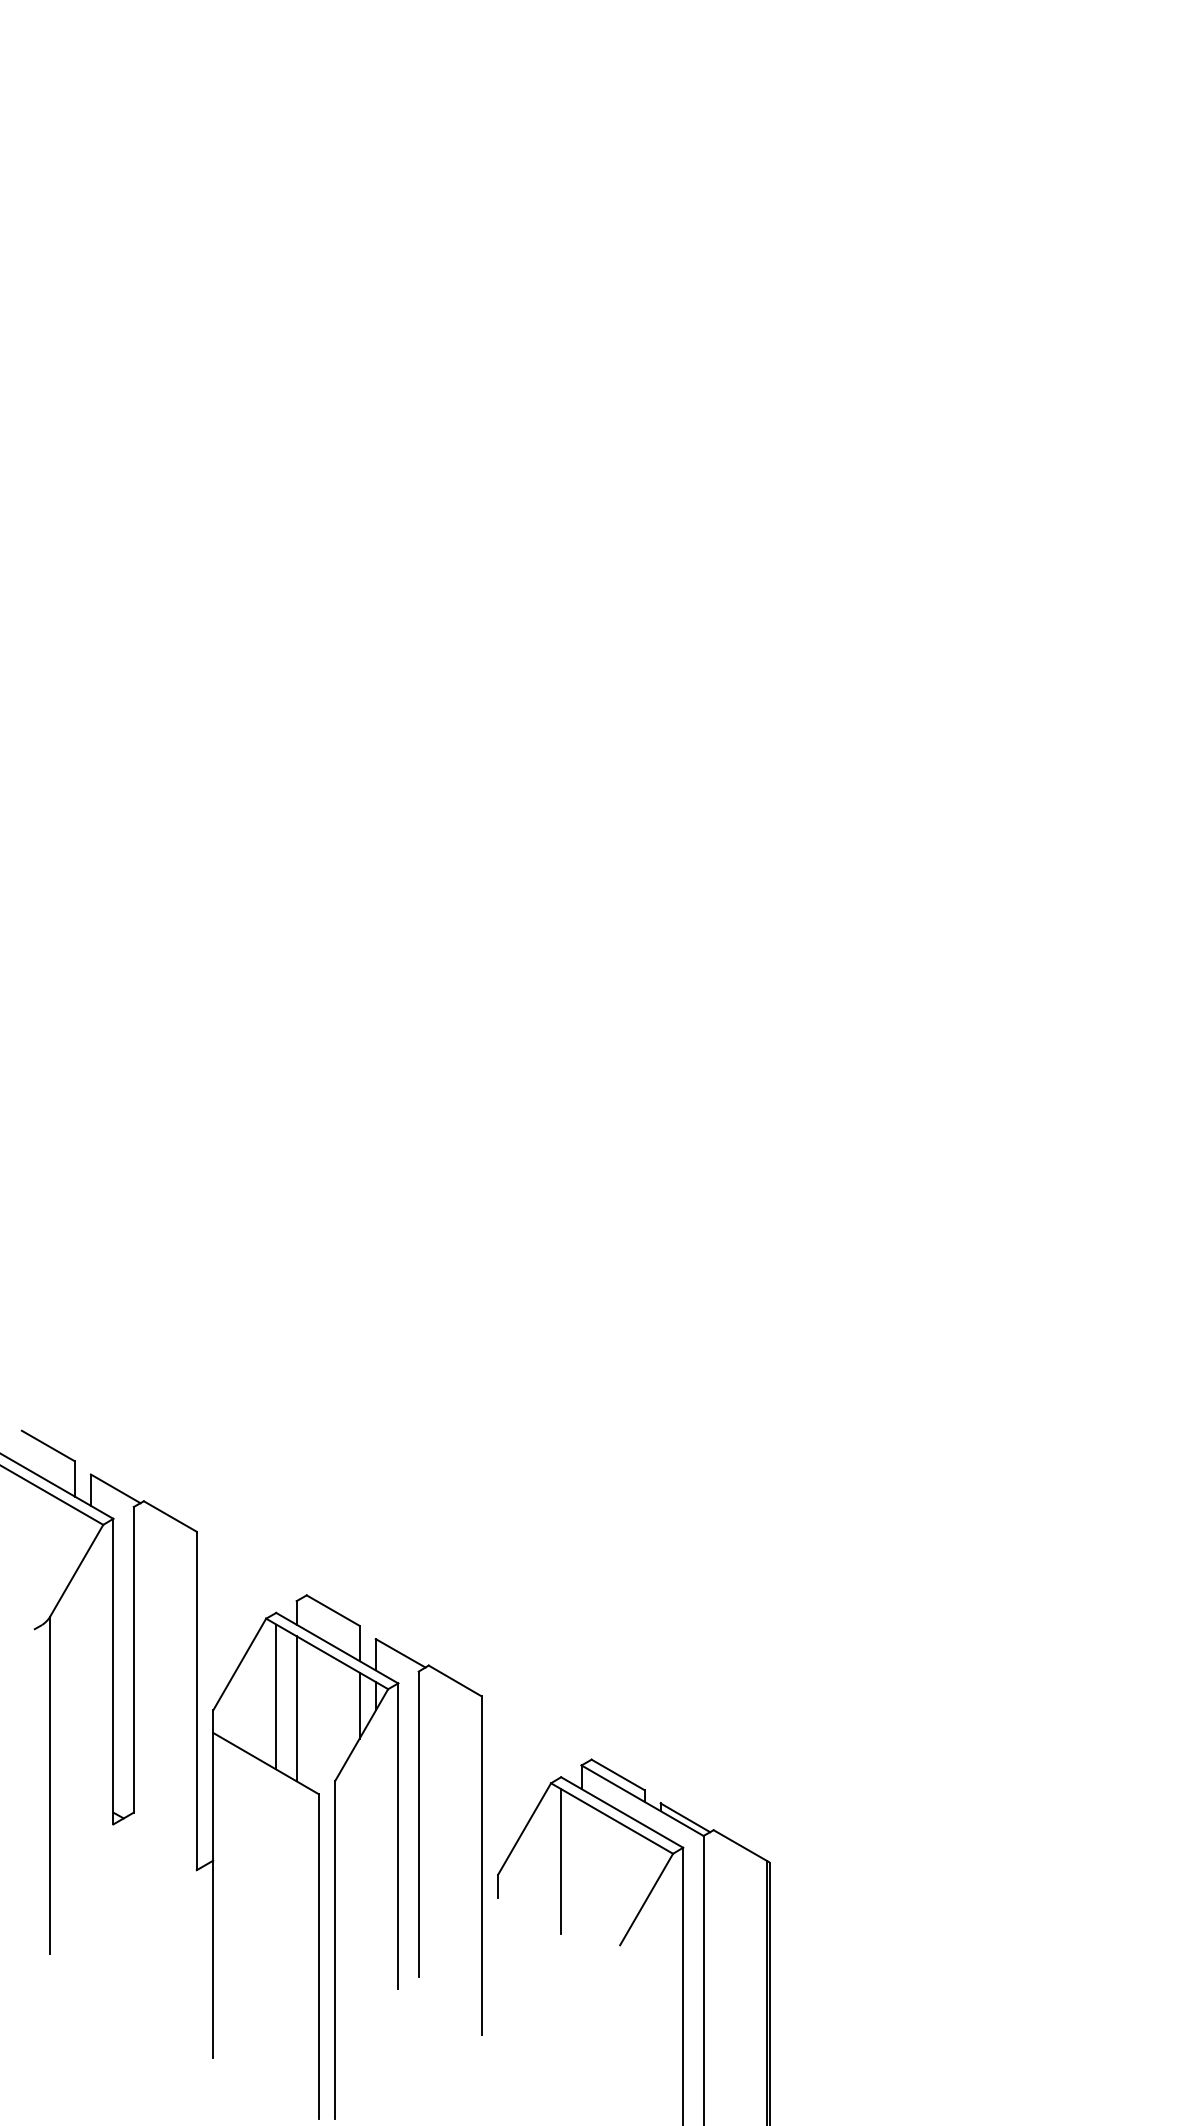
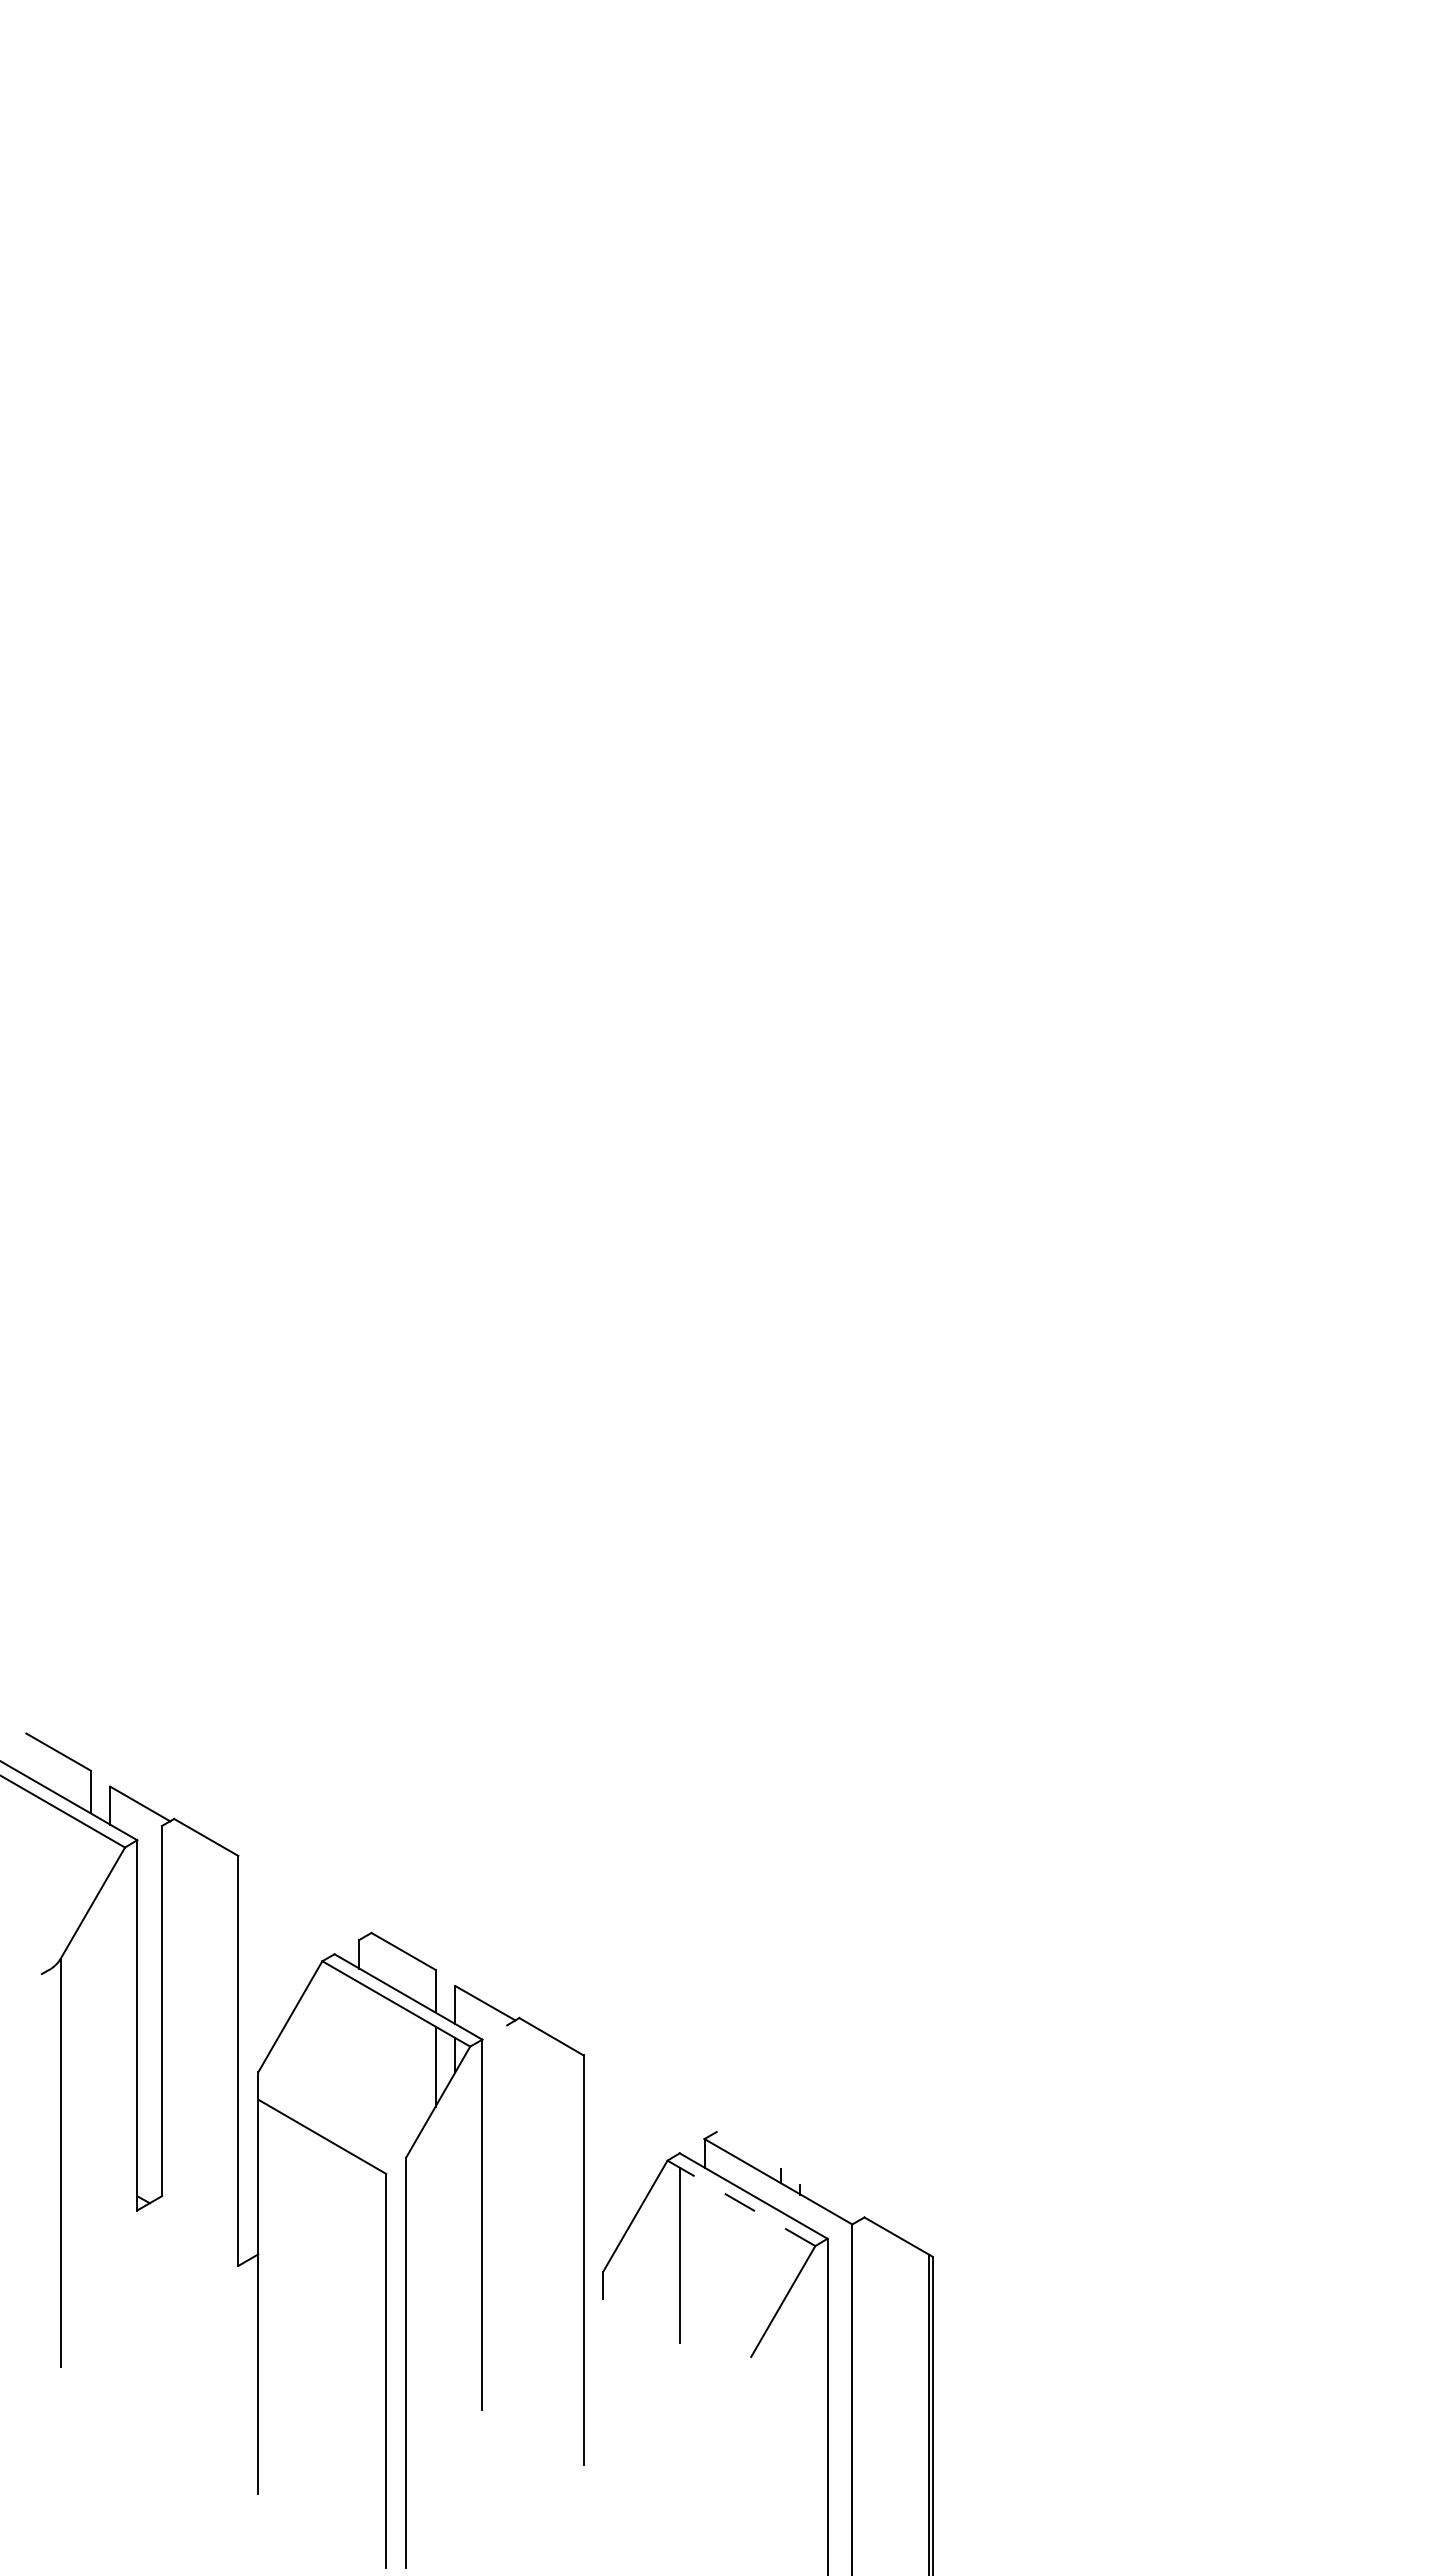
line: (276, 1696) -> (334, 2055), removed
line: (296, 1708) -> (359, 2070), removed
line: (617, 1774) -> (748, 2150), removed
line: (685, 1817) -> (830, 2202), removed
line: (612, 1818) -> (741, 2203), solid -> dashed
line: (418, 1824) -> (507, 2210), removed

